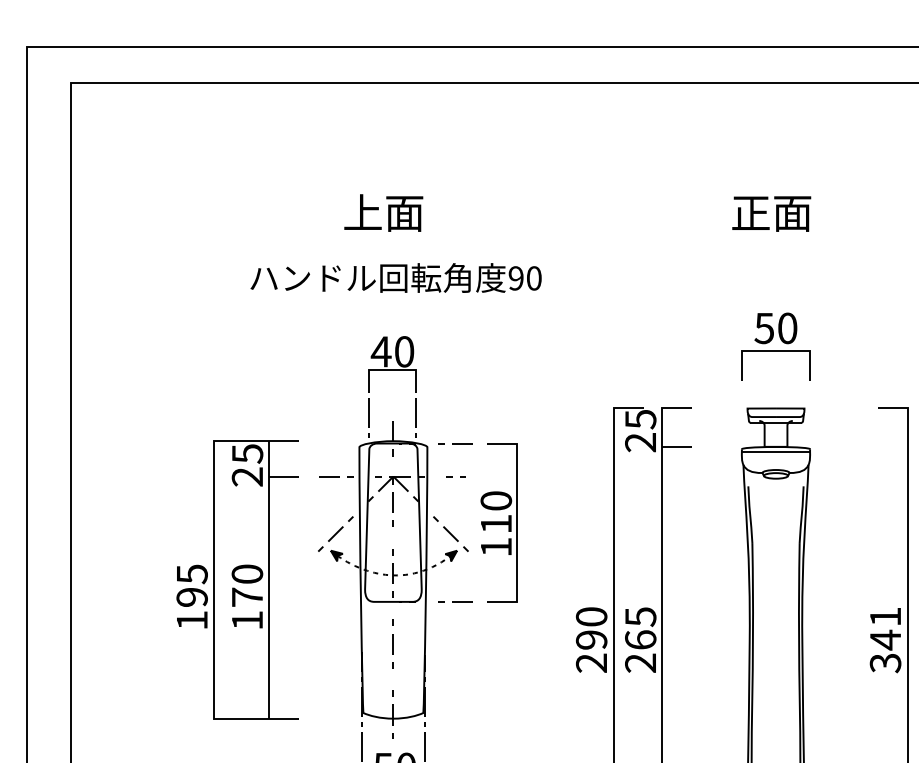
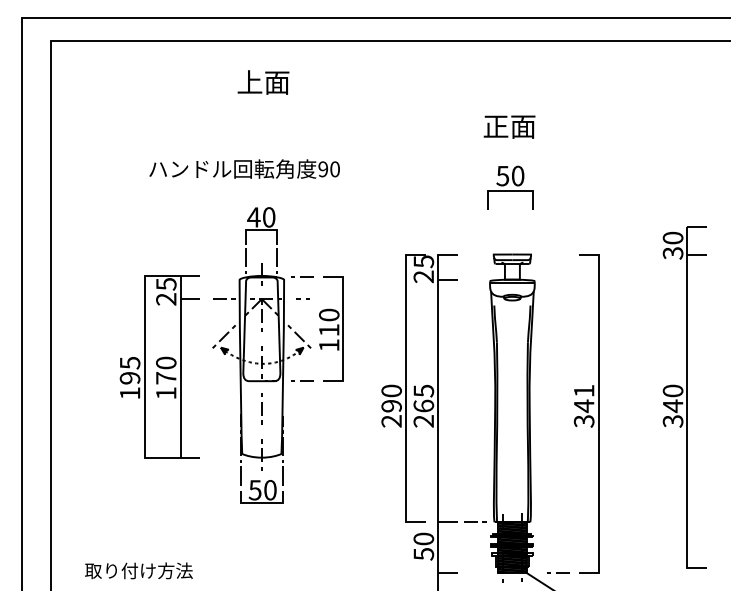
text: (383, 212) -> (263, 82), moved
text: (395, 277) -> (244, 168), moved
part: (776, 345) -> (510, 187), moved

